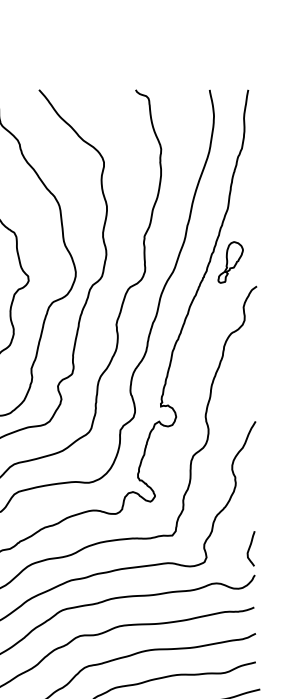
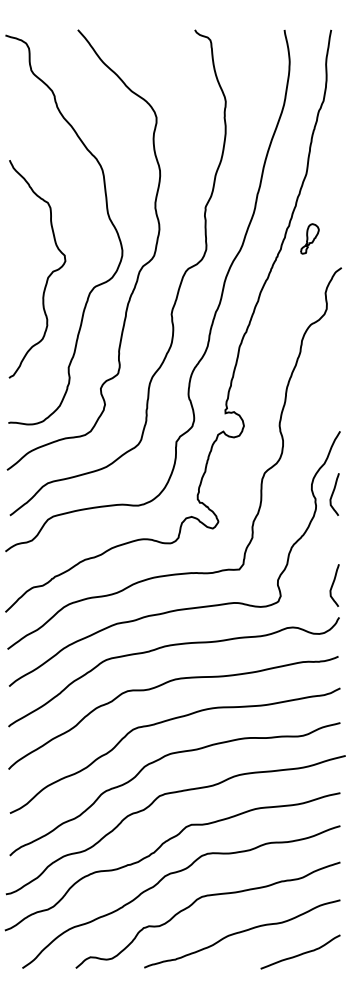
part: (230, 262) -> (309, 238), size x0.6
curve: (250, 473) -> (333, 494), added

